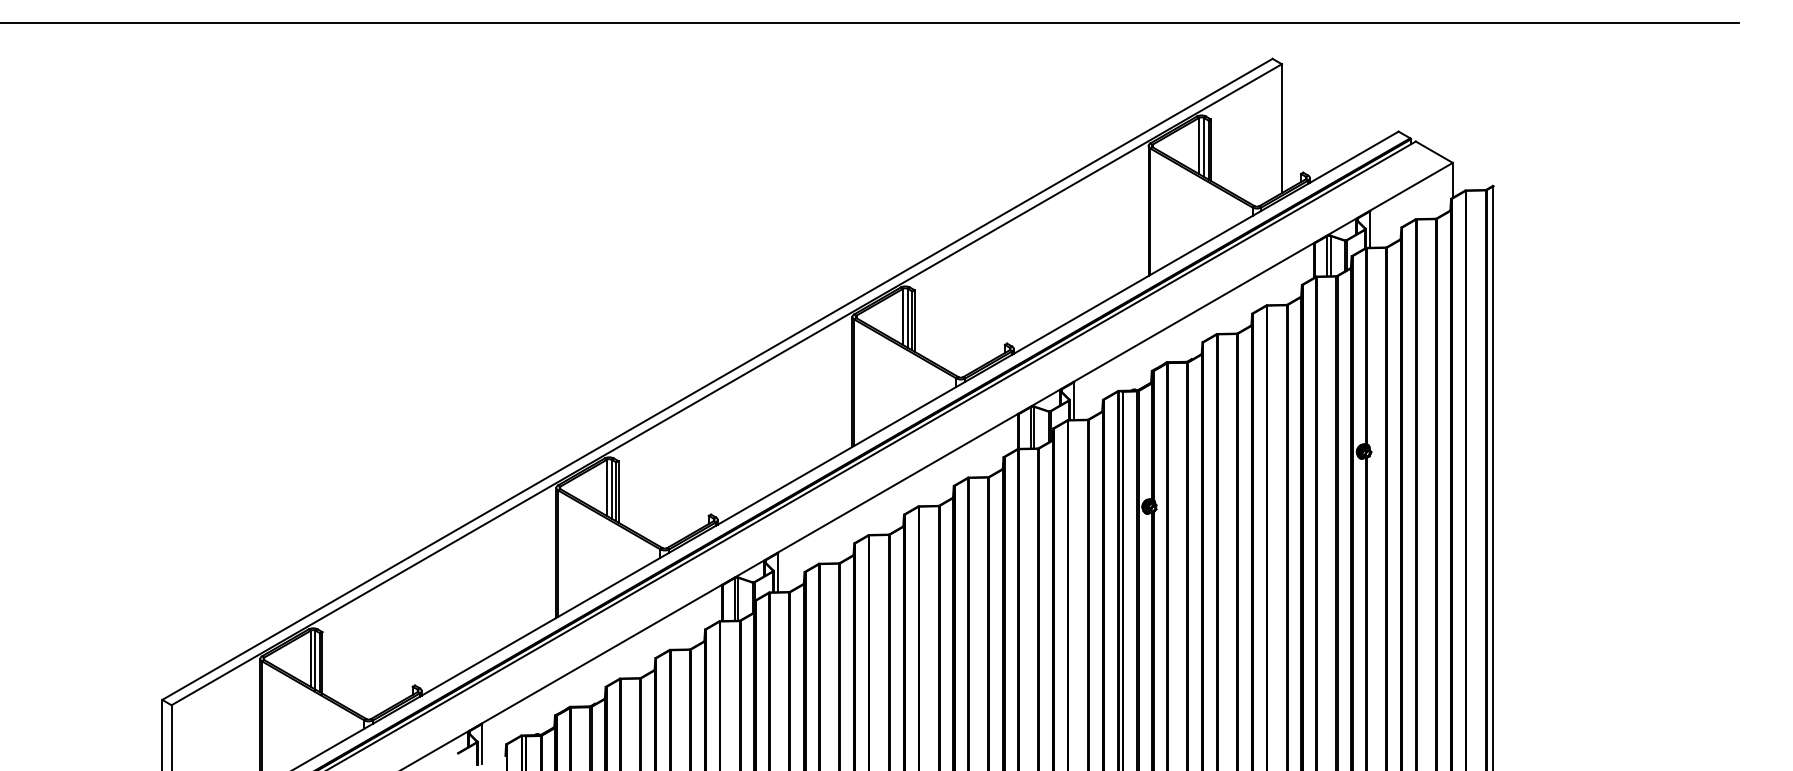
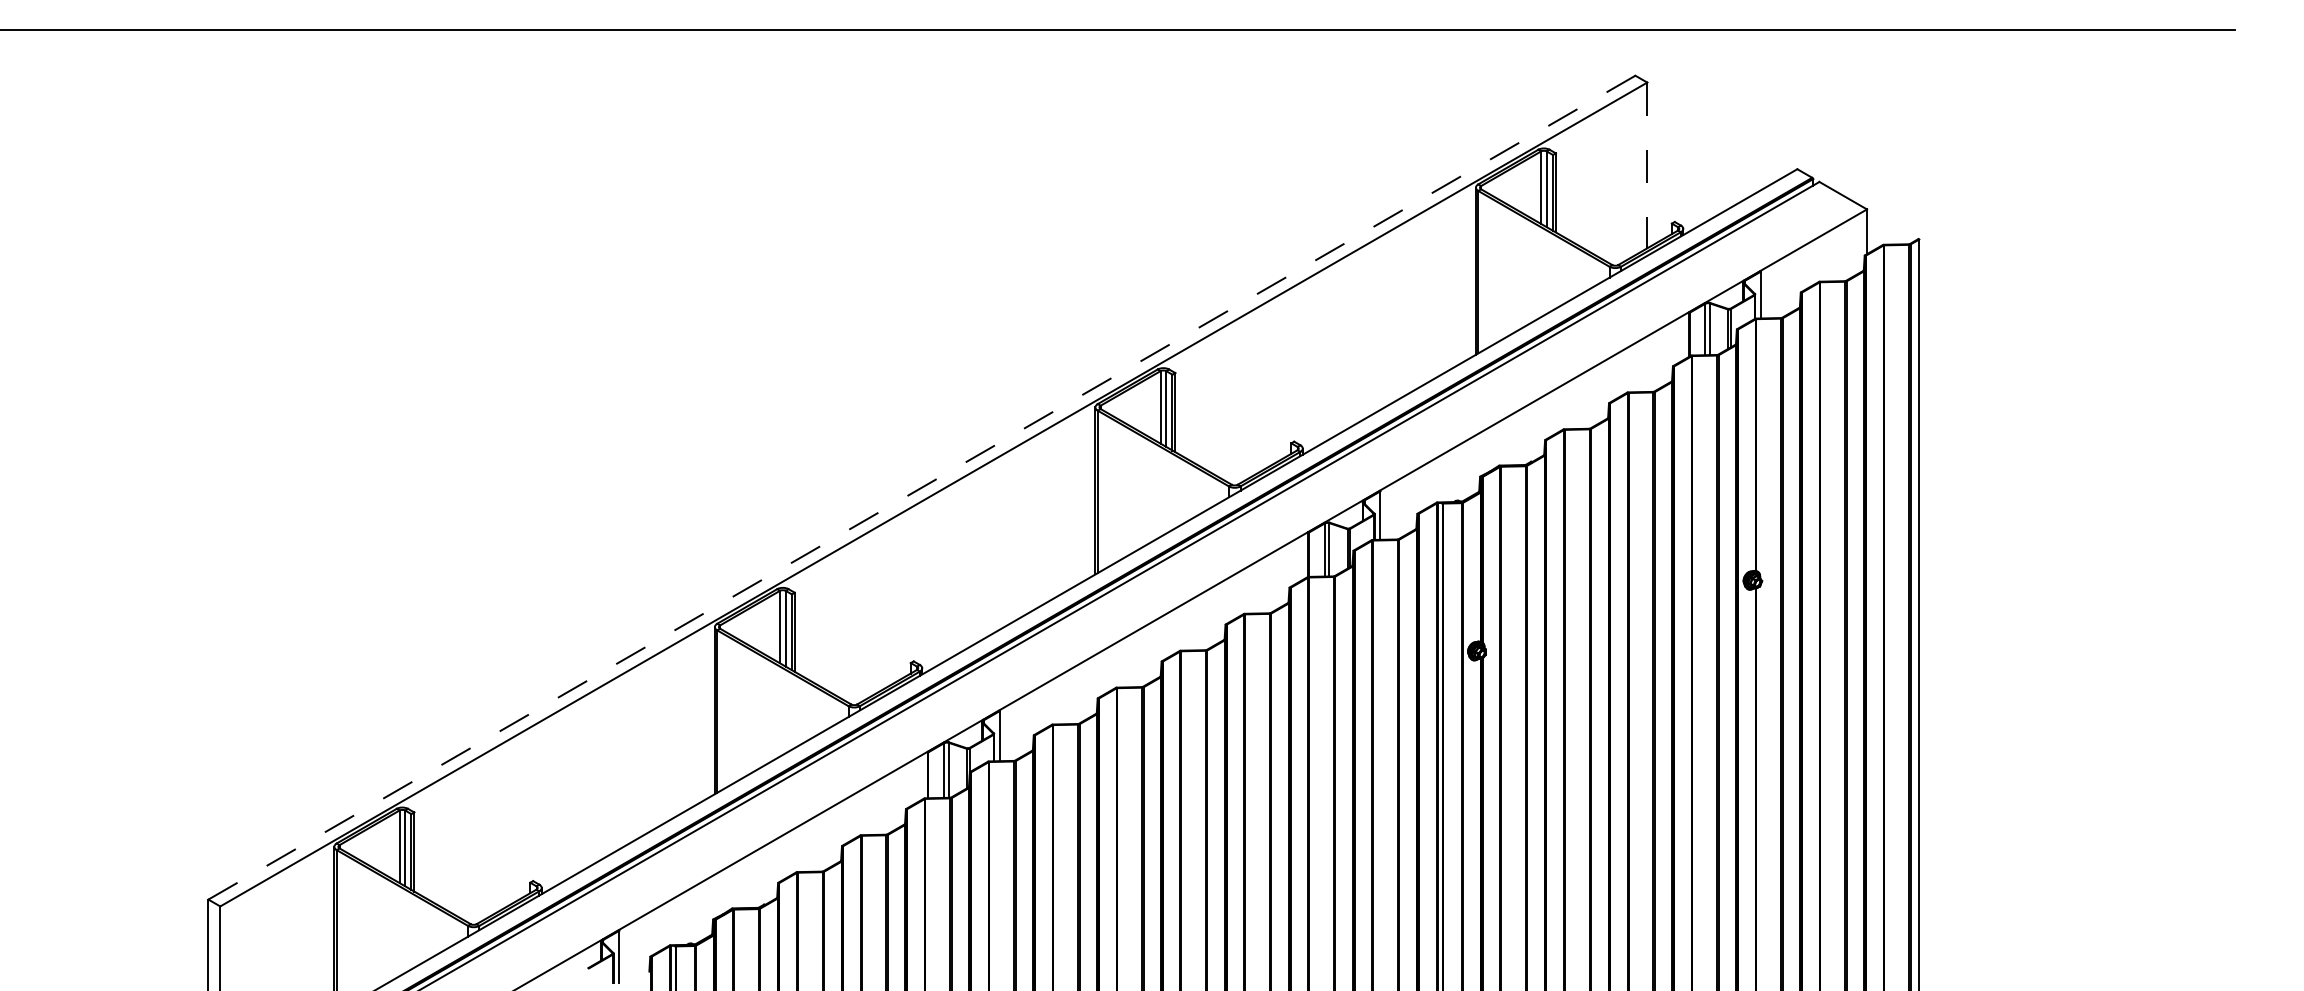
line: (1281, 129) -> (1646, 166), solid -> dashed
line: (717, 379) -> (921, 487), solid -> dashed

